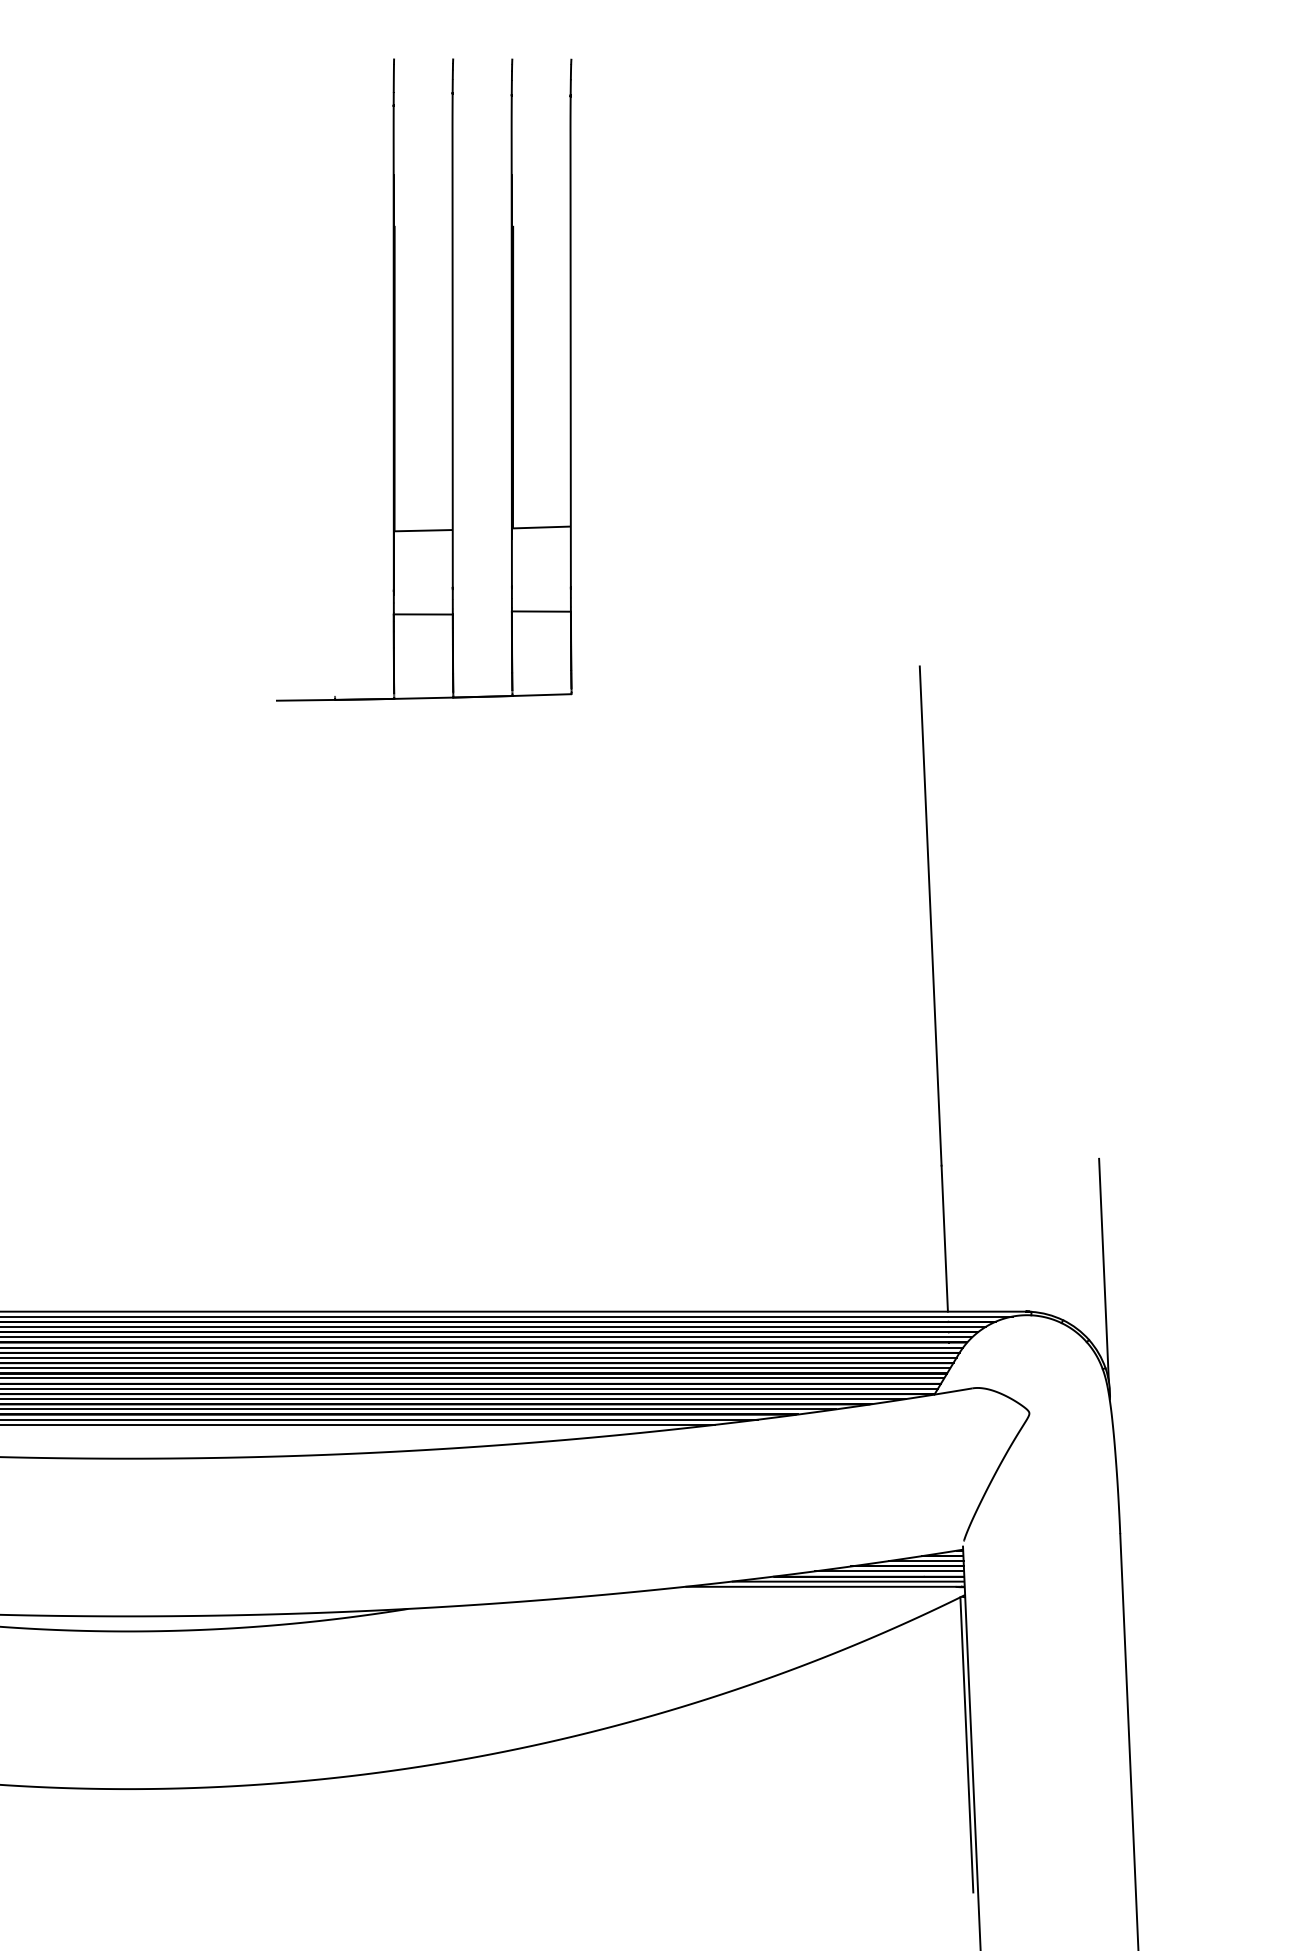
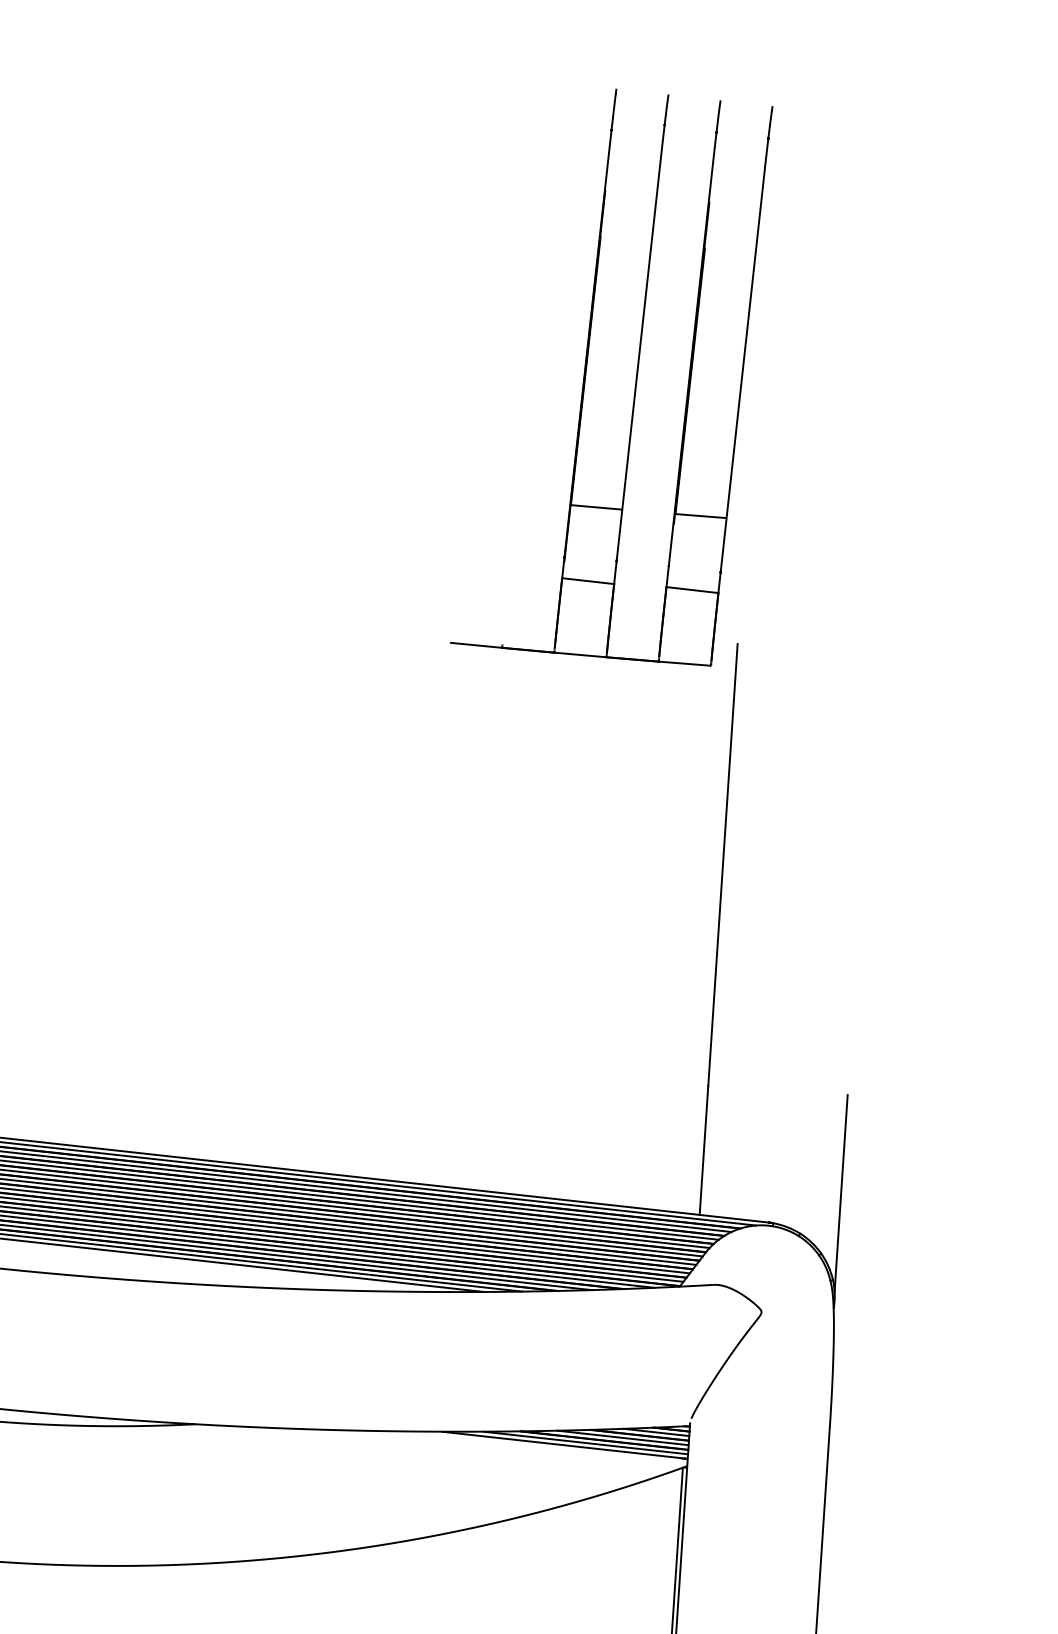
part: (451, 379) -> (635, 376), moved

